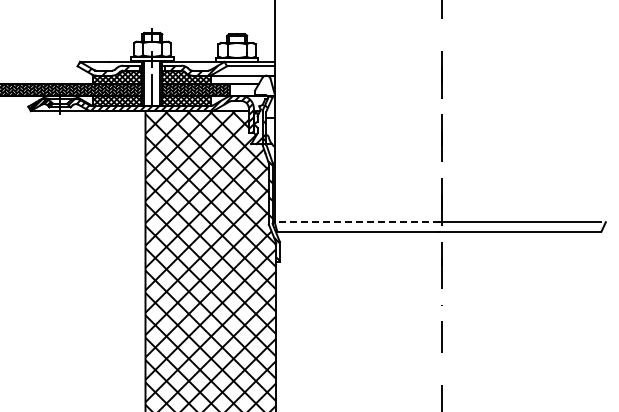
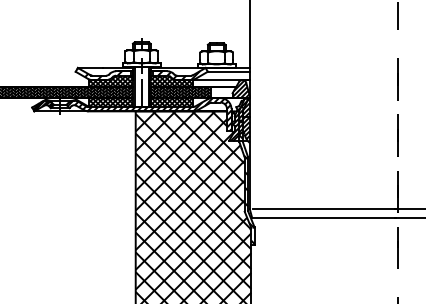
hatch: (263, 110) -> (240, 110), added
line: (358, 221) -> (323, 208), dashed -> solid

